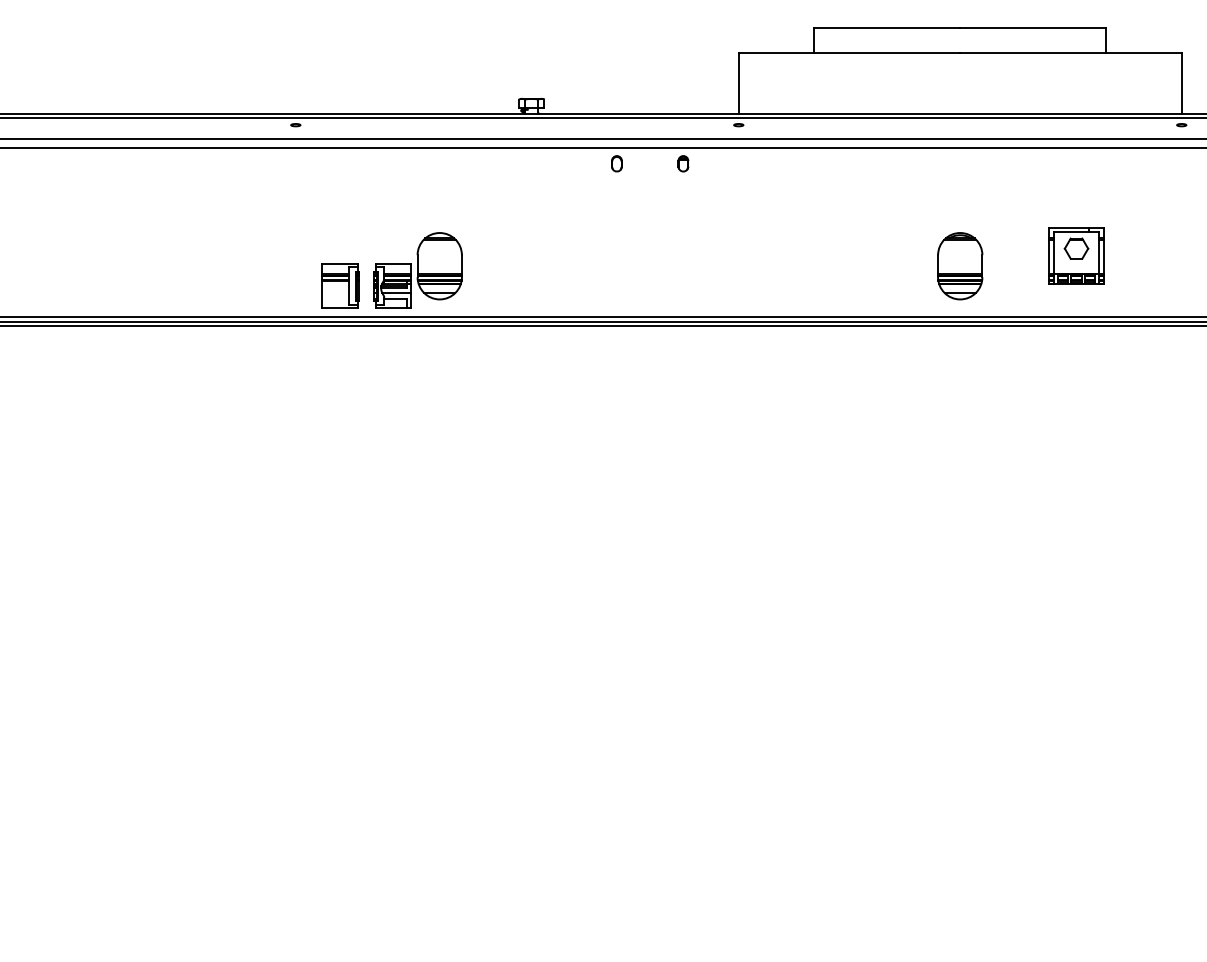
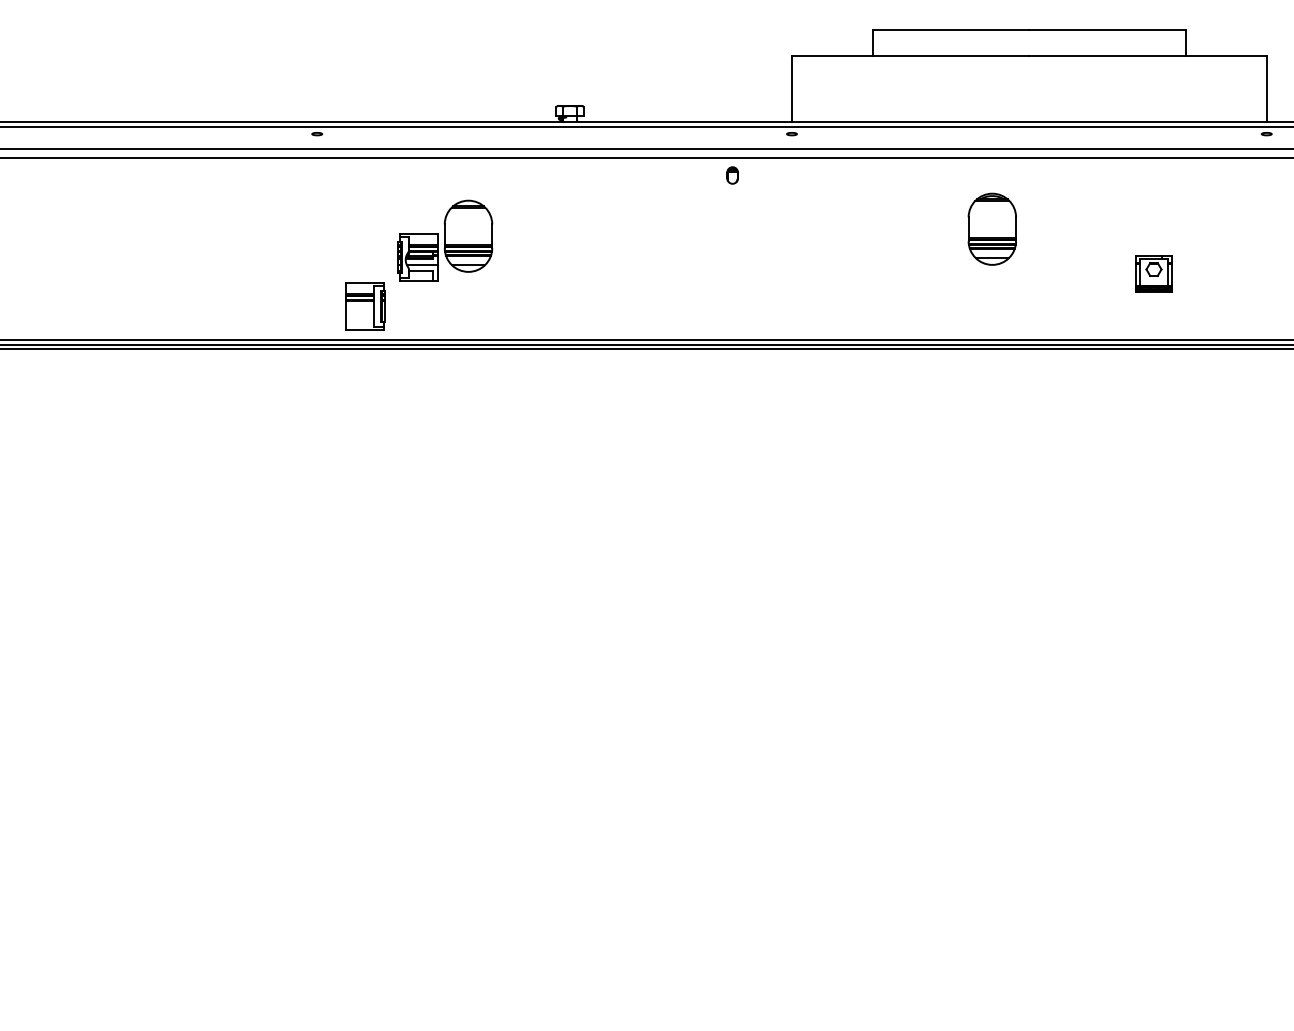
part: (617, 163) -> (661, 175), removed
part: (1076, 255) -> (1153, 273), size x0.6
part: (959, 265) -> (991, 228), moved
part: (418, 270) -> (445, 240), moved

